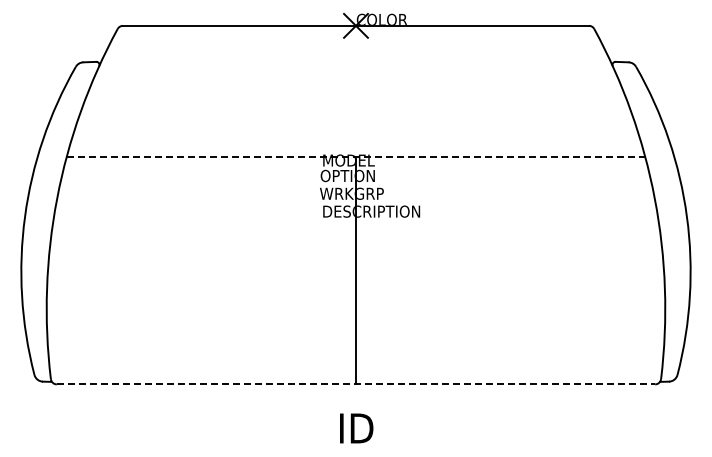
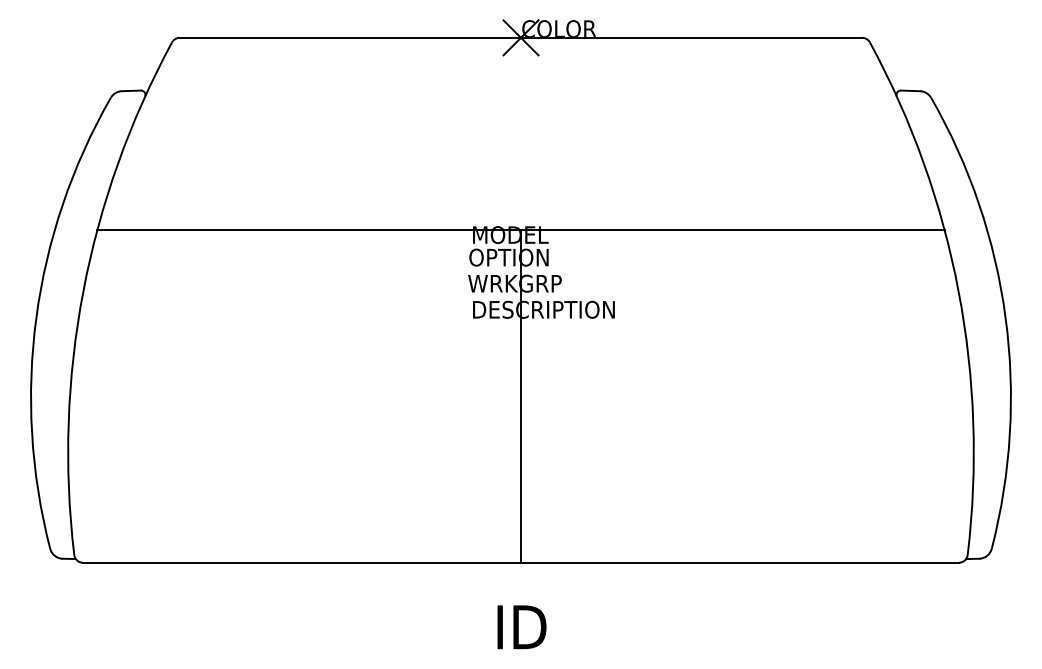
line: (356, 157) -> (521, 230), dashed -> solid
line: (356, 384) -> (521, 562), dashed -> solid

